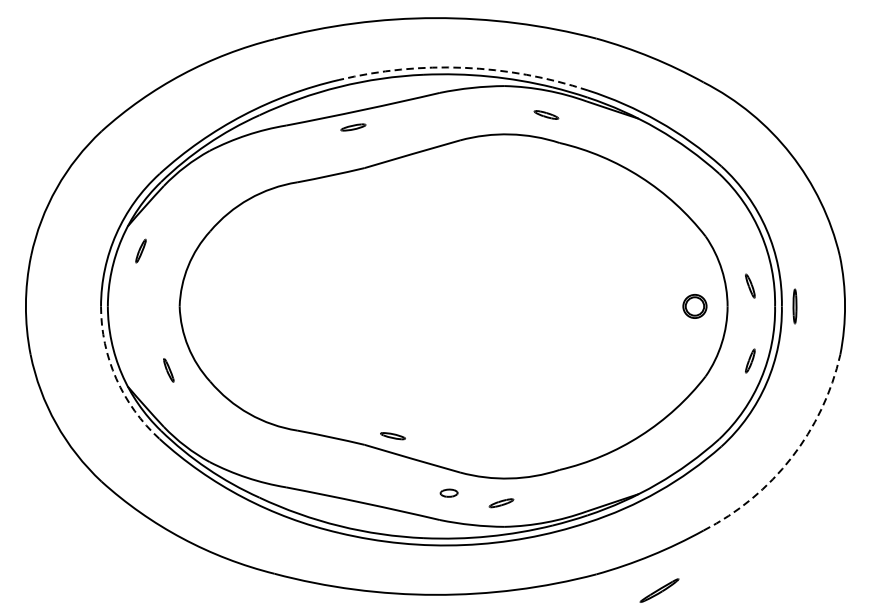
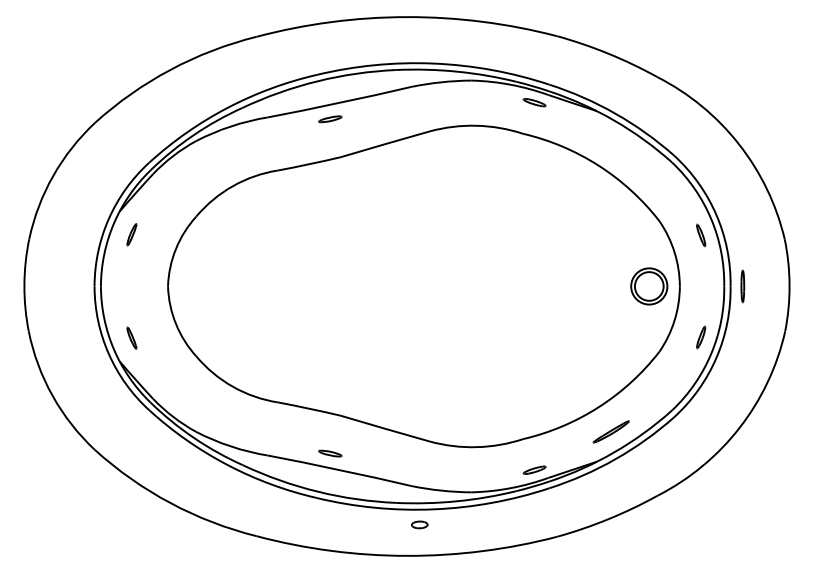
arc: (463, 67) -> (433, 63), dashed -> solid
part: (546, 114) -> (534, 102), moved
part: (750, 286) -> (701, 235), moved
part: (695, 306) -> (649, 286), size x1.67
part: (168, 369) -> (131, 337), moved
arc: (115, 379) -> (108, 354), dashed -> solid
part: (393, 436) -> (330, 453), moved
arc: (791, 457) -> (739, 427), dashed -> solid
part: (448, 492) -> (419, 524), moved
part: (501, 502) -> (534, 469), moved
part: (658, 590) -> (610, 431), moved

